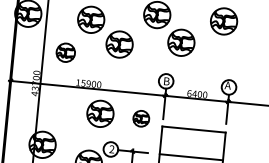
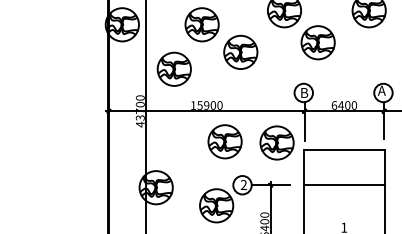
part: (65, 52) -> (173, 68), size x1.43
part: (140, 118) -> (276, 142), size x1.67

